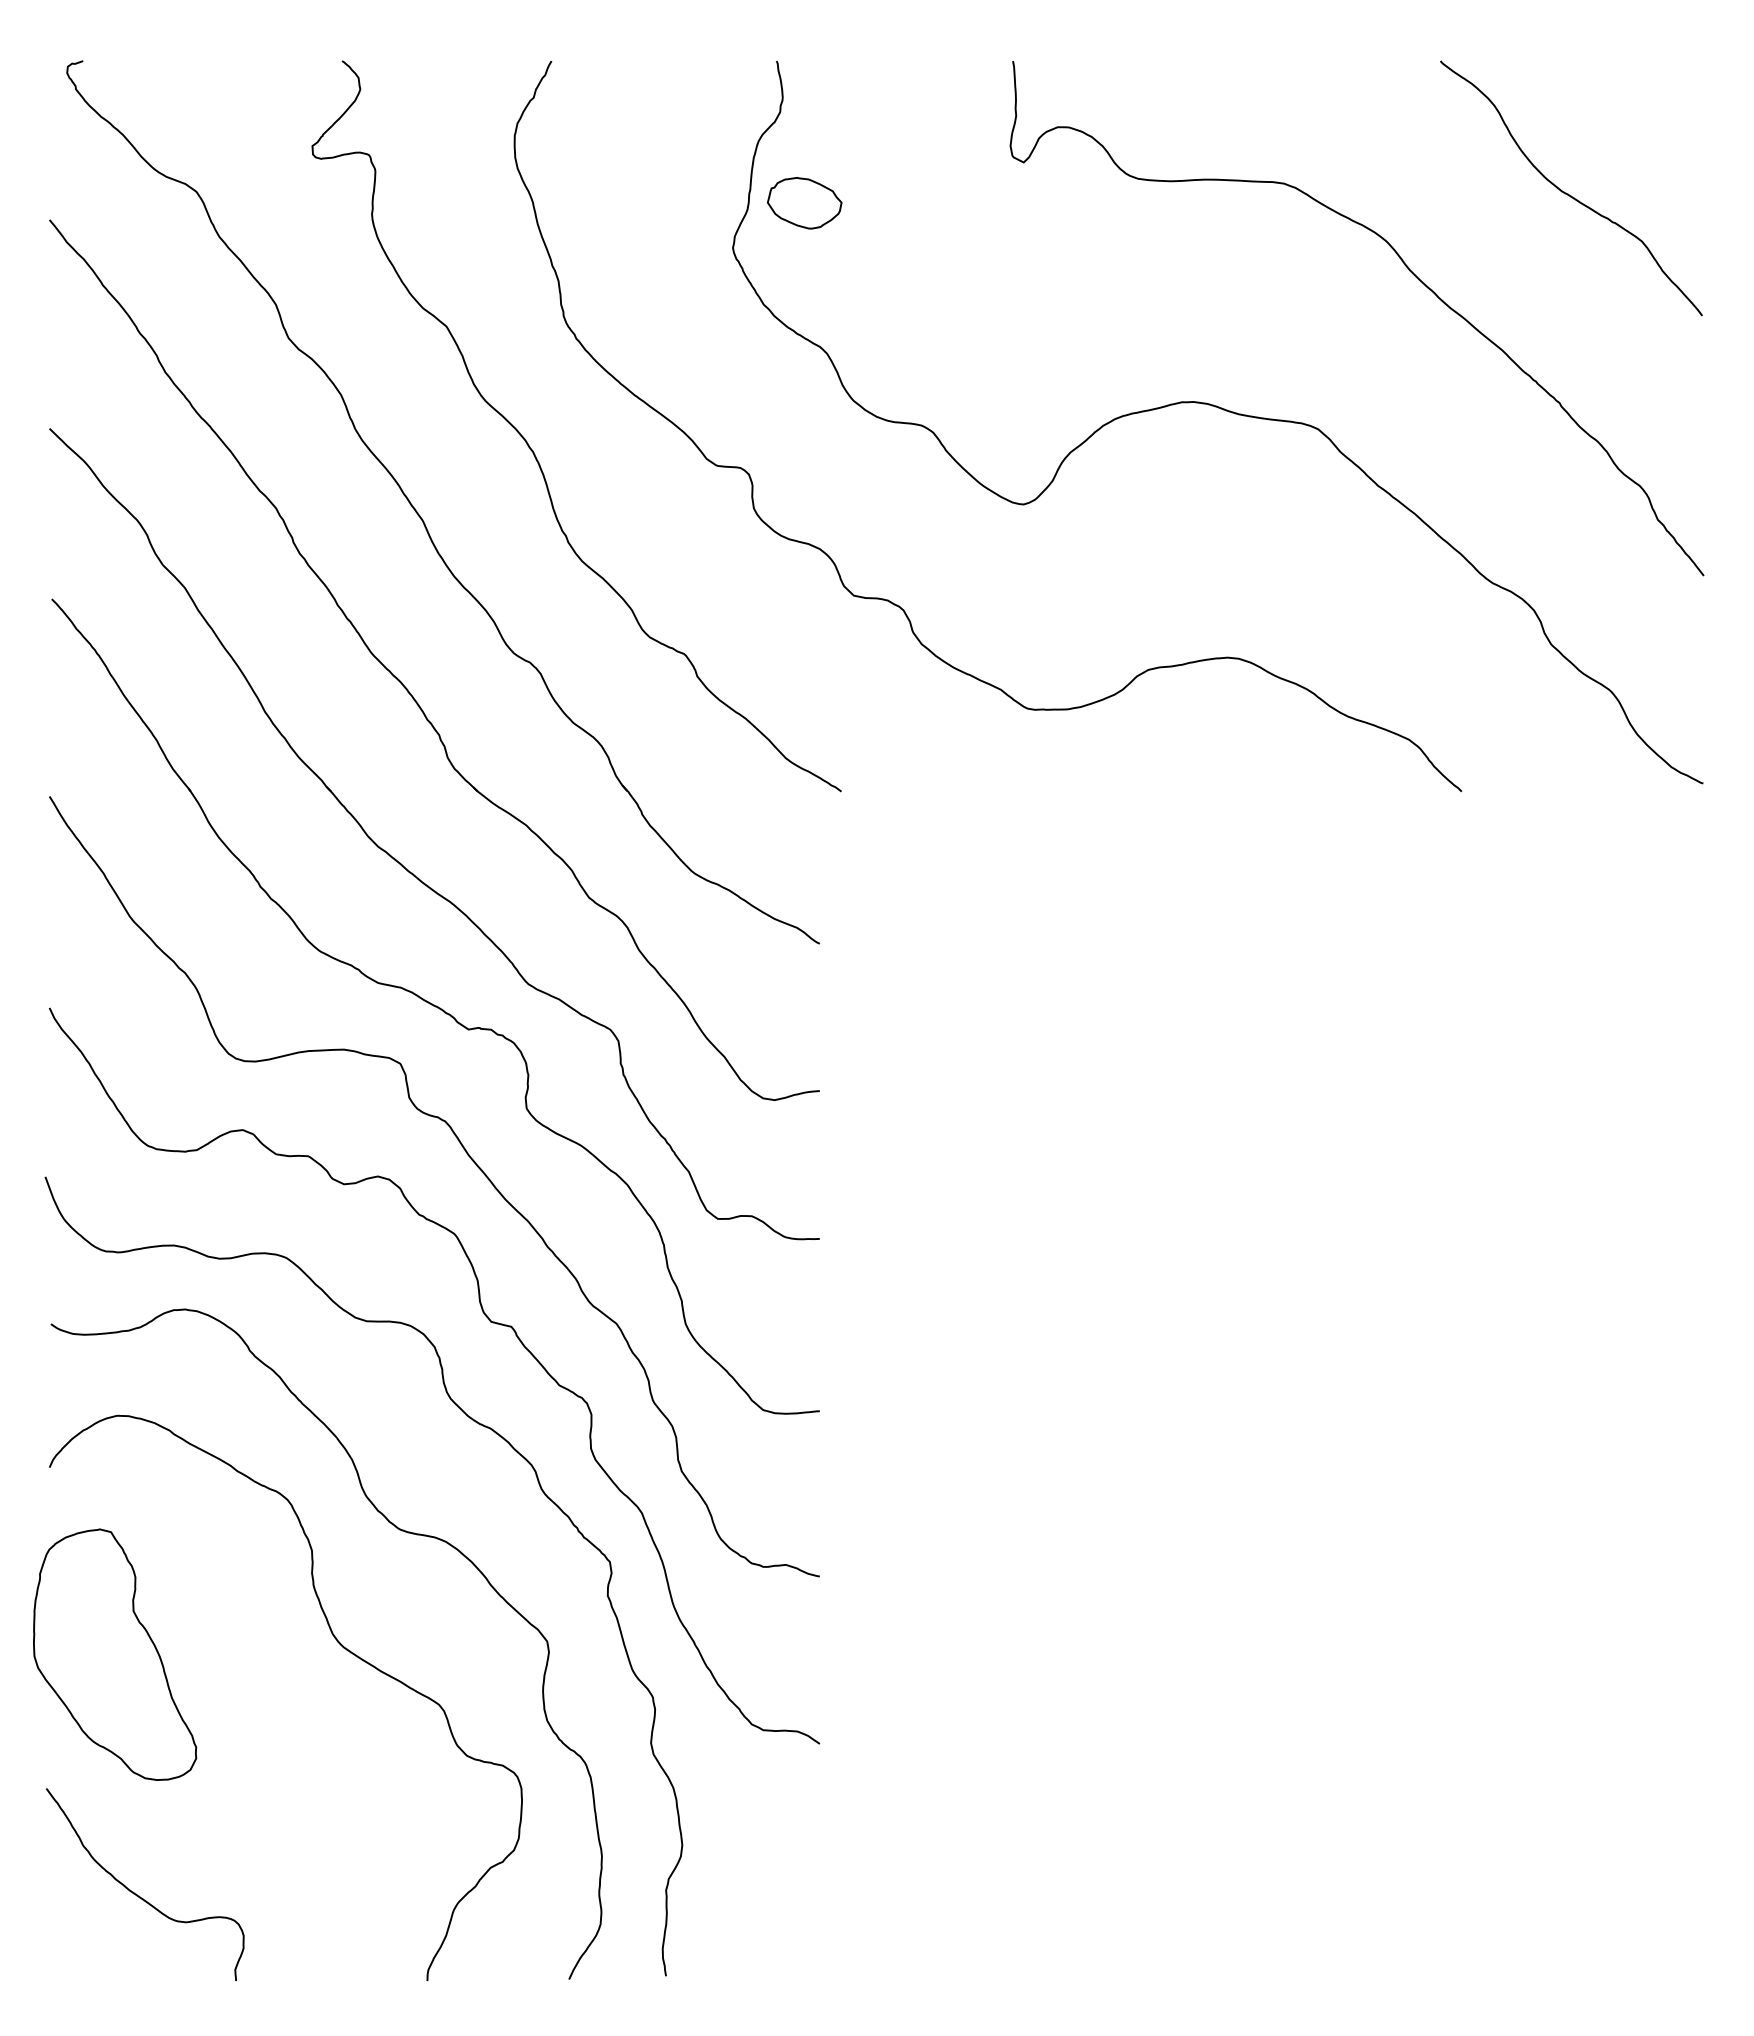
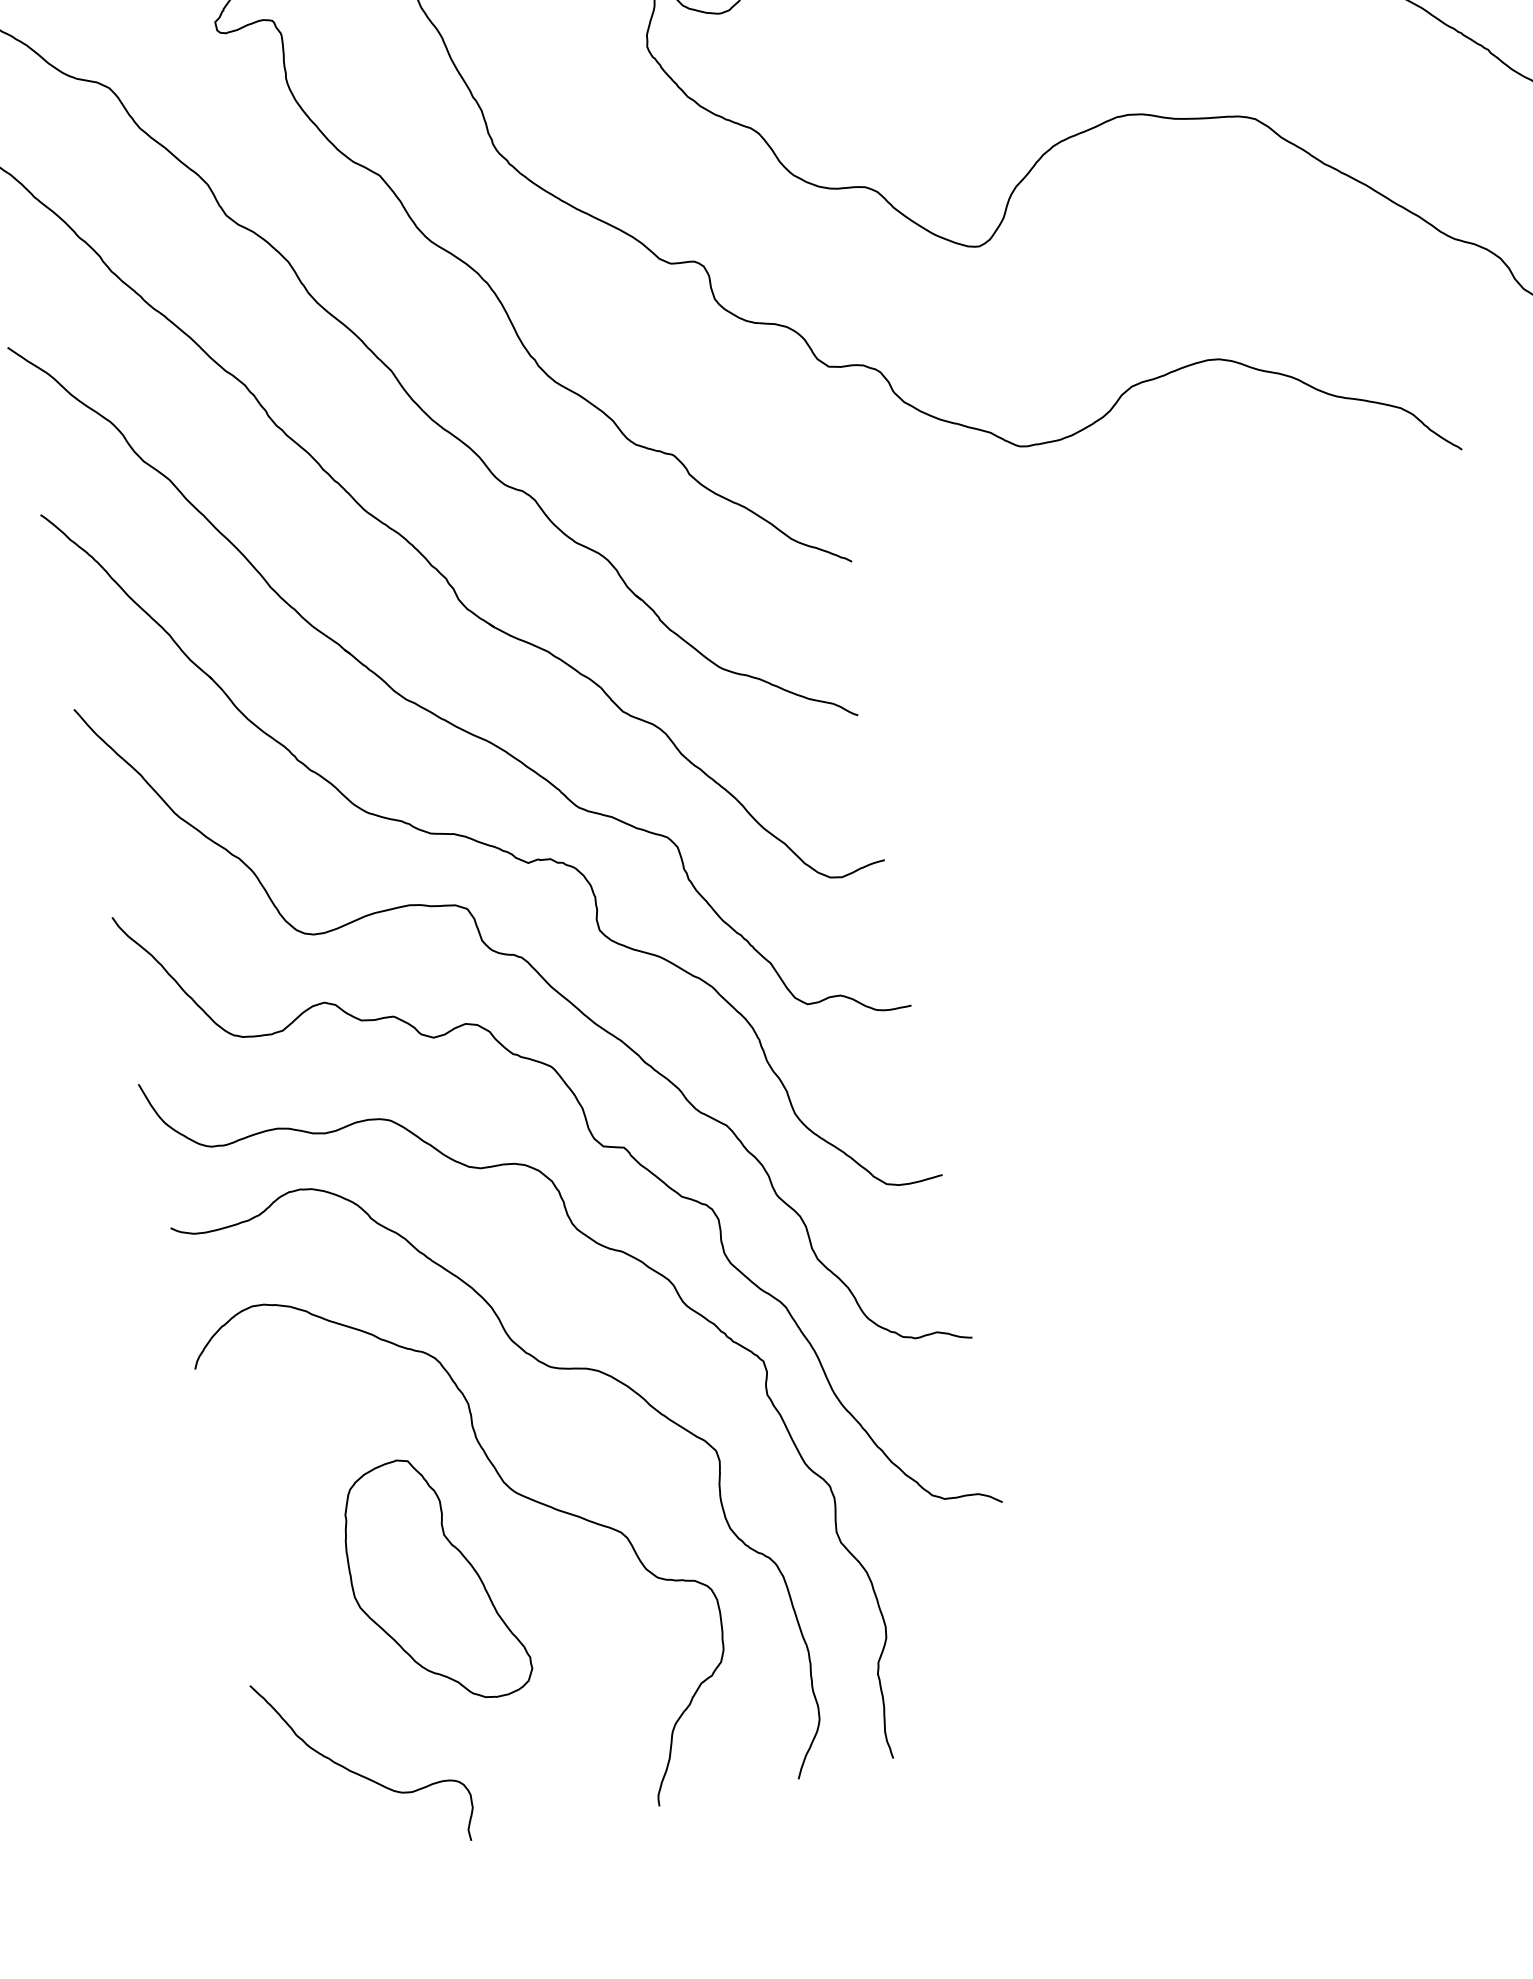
part: (115, 1654) -> (434, 1580), moved

